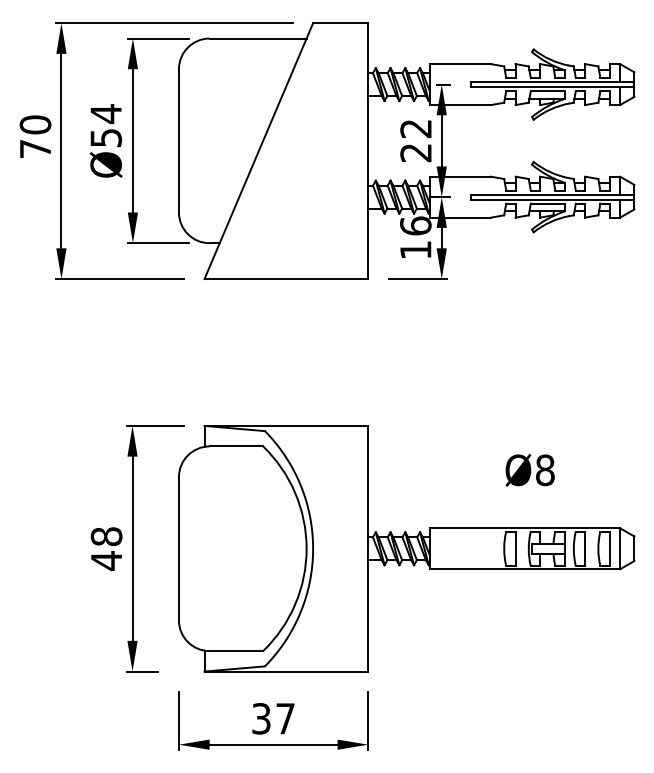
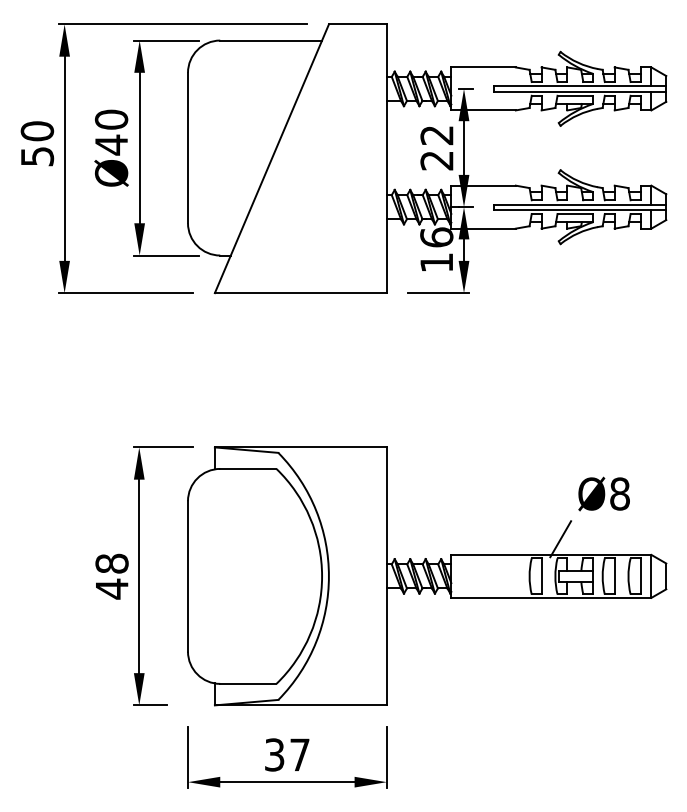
text: (105, 126) -> (110, 132), Ø54 -> Ø40
text: (35, 149) -> (37, 157), 70 -> 50
text: (529, 469) -> (603, 493), moved
line: (533, 513) -> (560, 539), added

